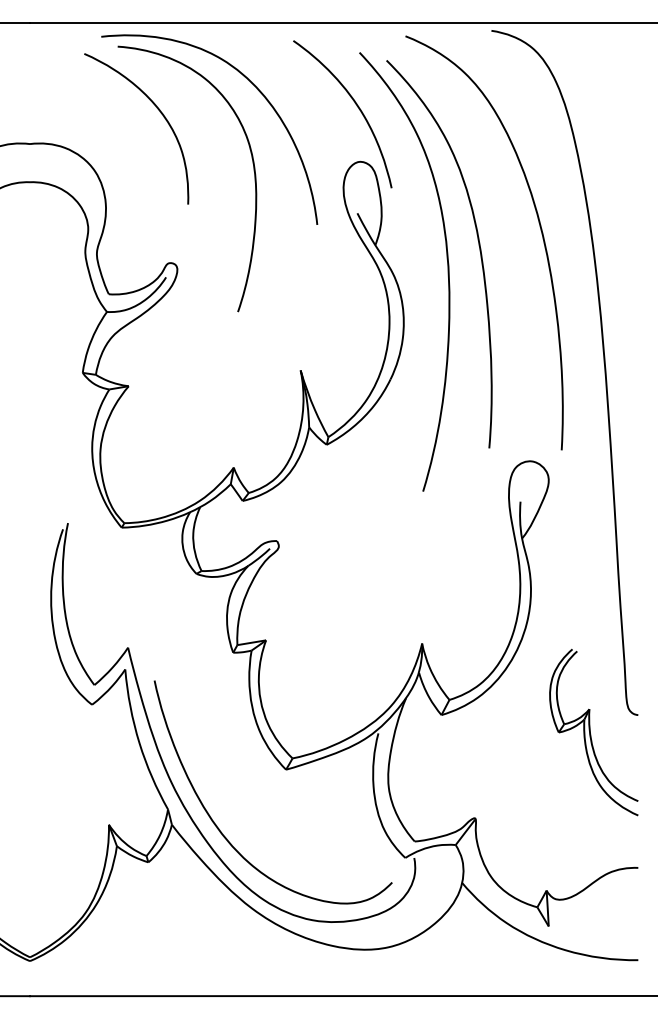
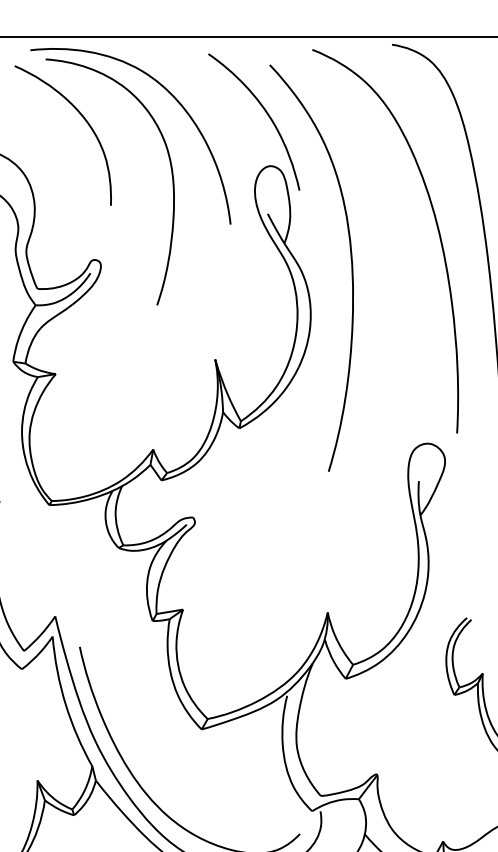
curve: (478, 245) -> (379, 243), removed

